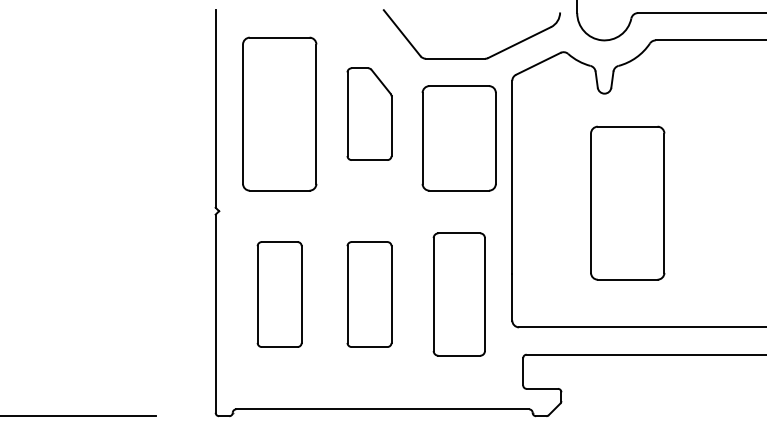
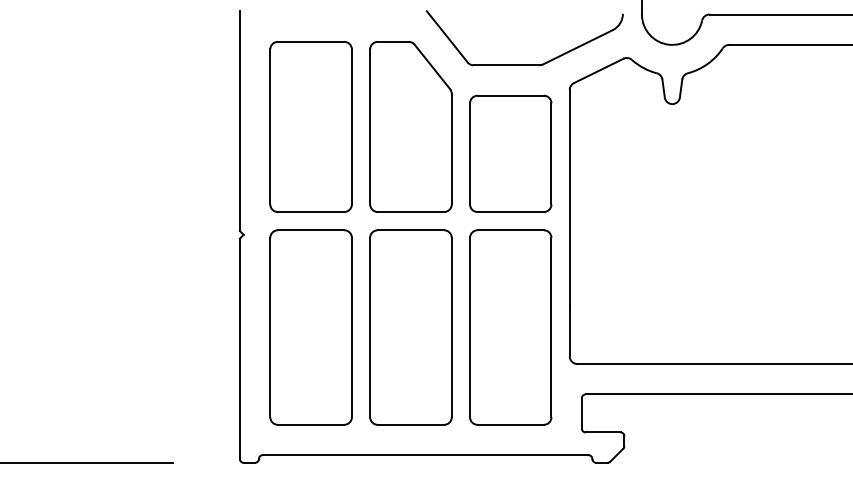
part: (369, 113) -> (410, 126), size x1.67
part: (627, 202) -> (697, 225), removed
part: (279, 294) -> (310, 327), size x1.67
part: (369, 294) -> (410, 327), size x1.67
part: (459, 294) -> (510, 327), size x1.43

